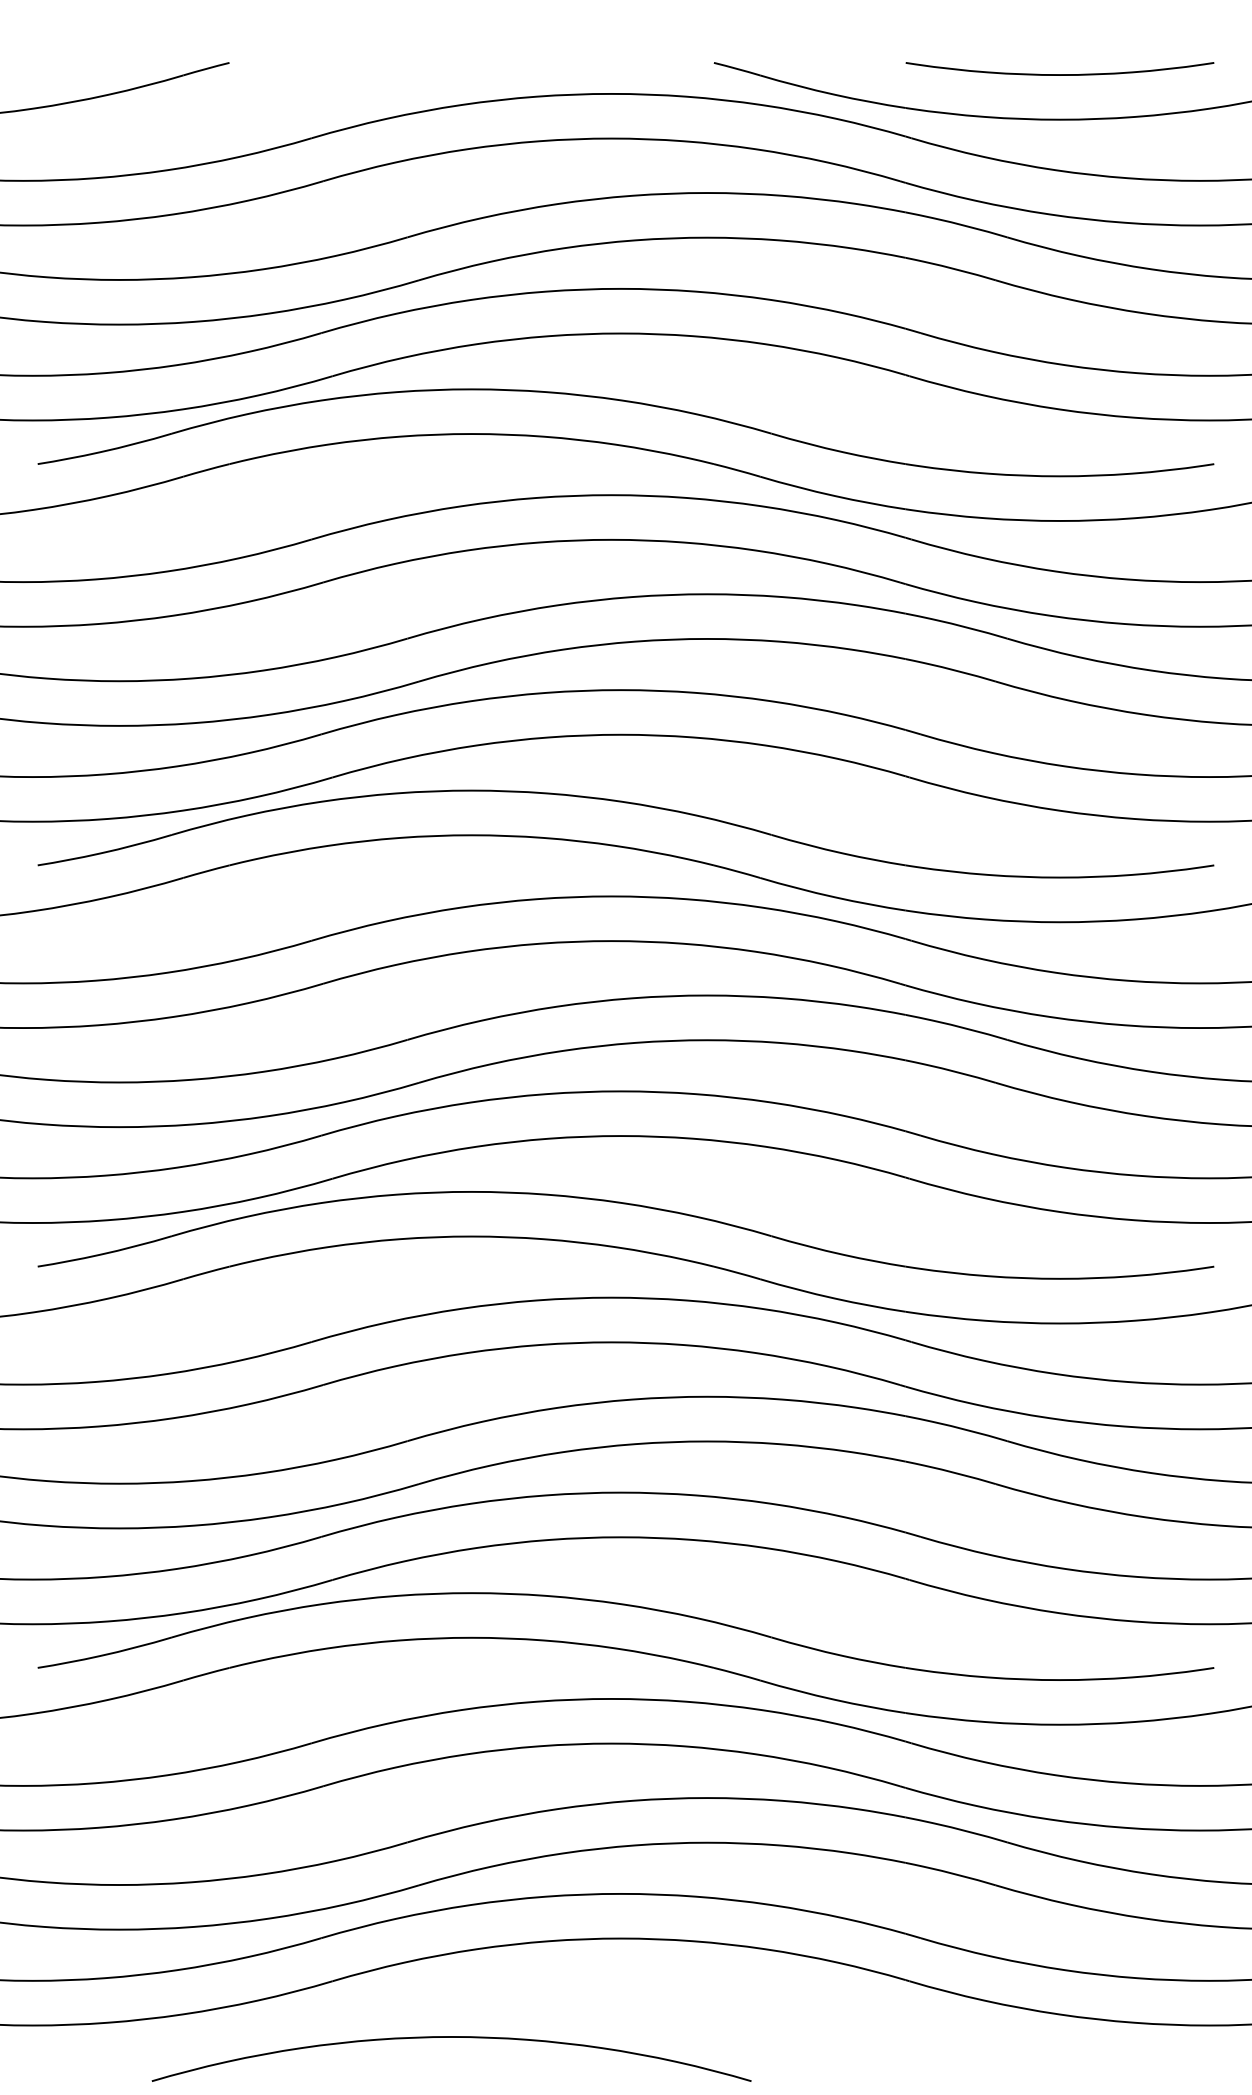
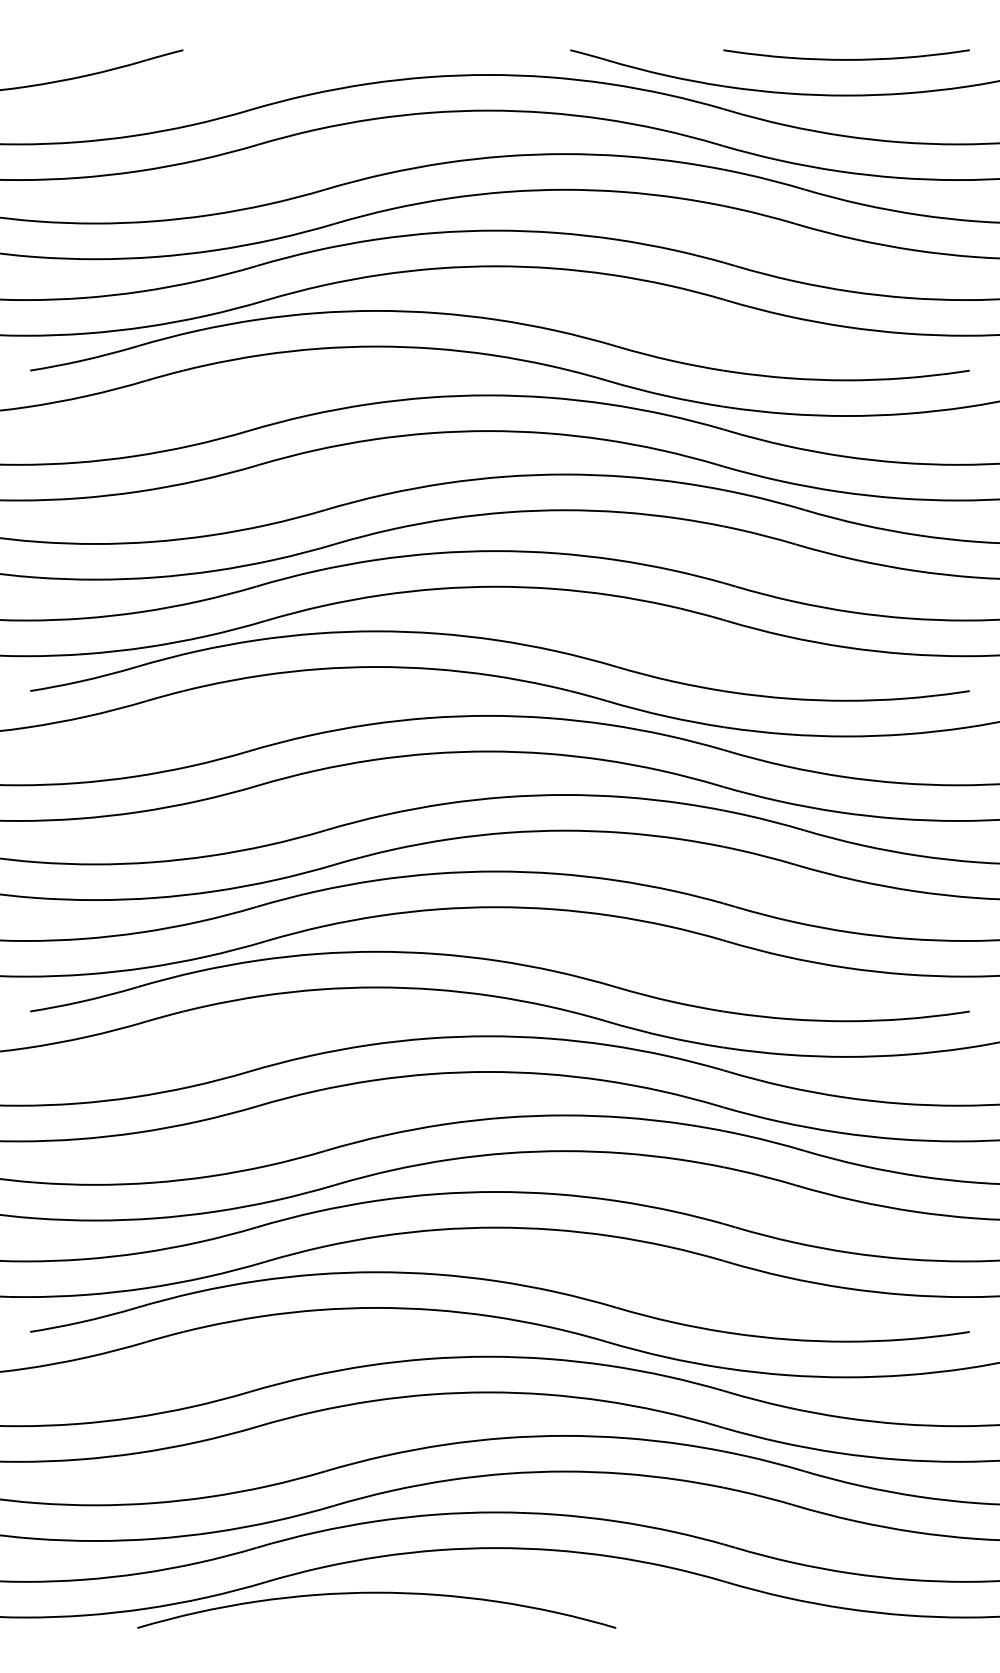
curve: (451, 2037) -> (376, 1593), moved

